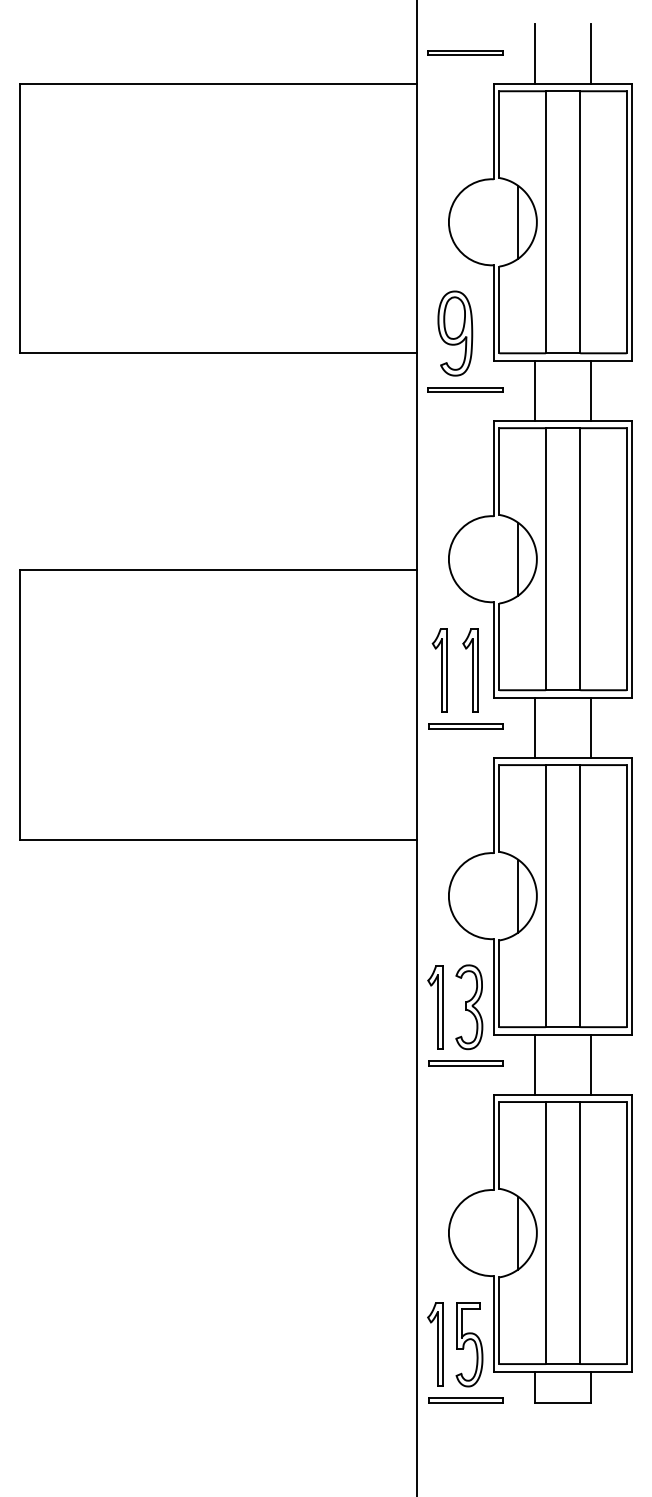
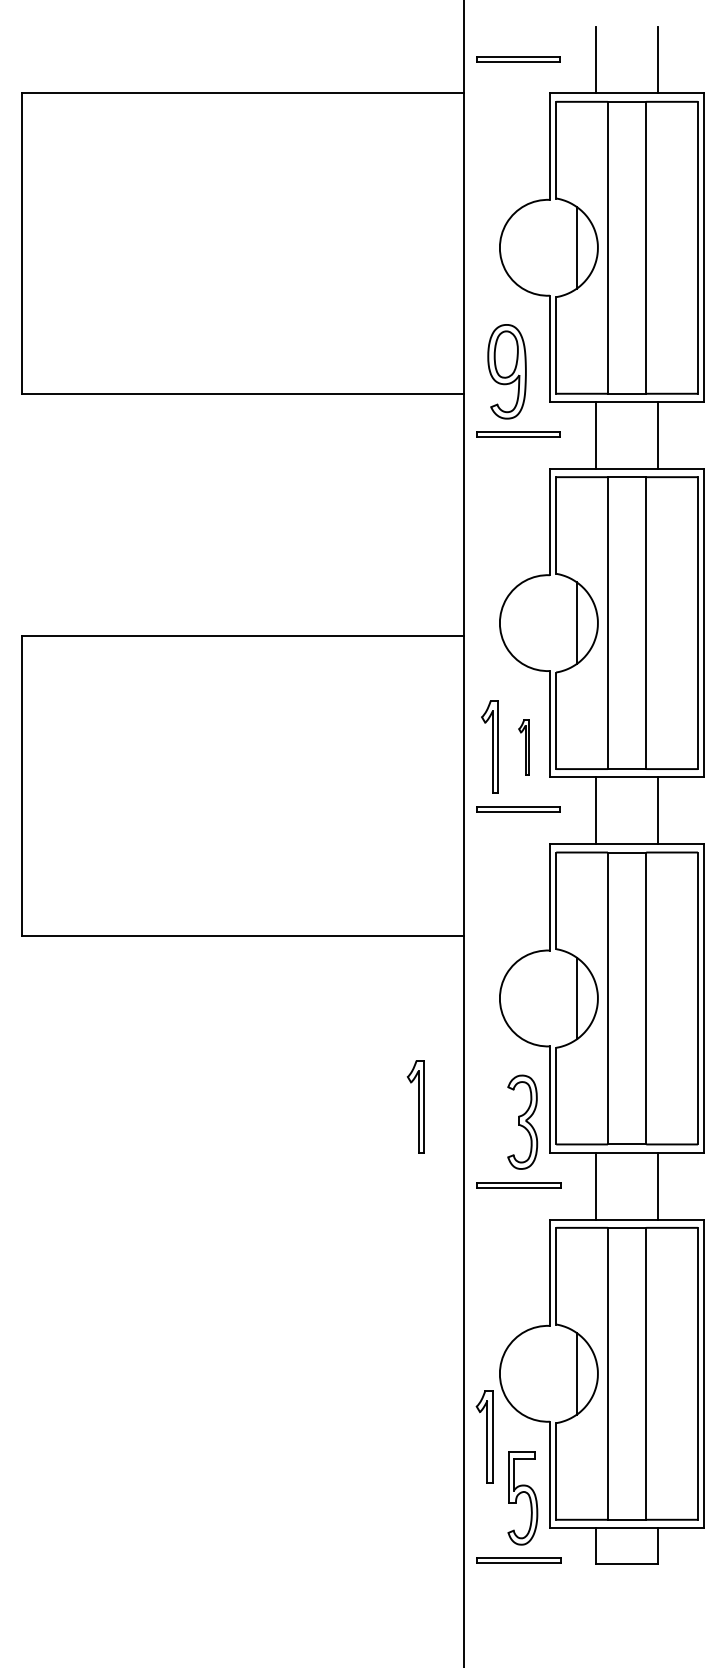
part: (470, 670) -> (523, 747), size x0.6
part: (435, 1007) -> (415, 1106), moved
part: (435, 1344) -> (484, 1436), moved

